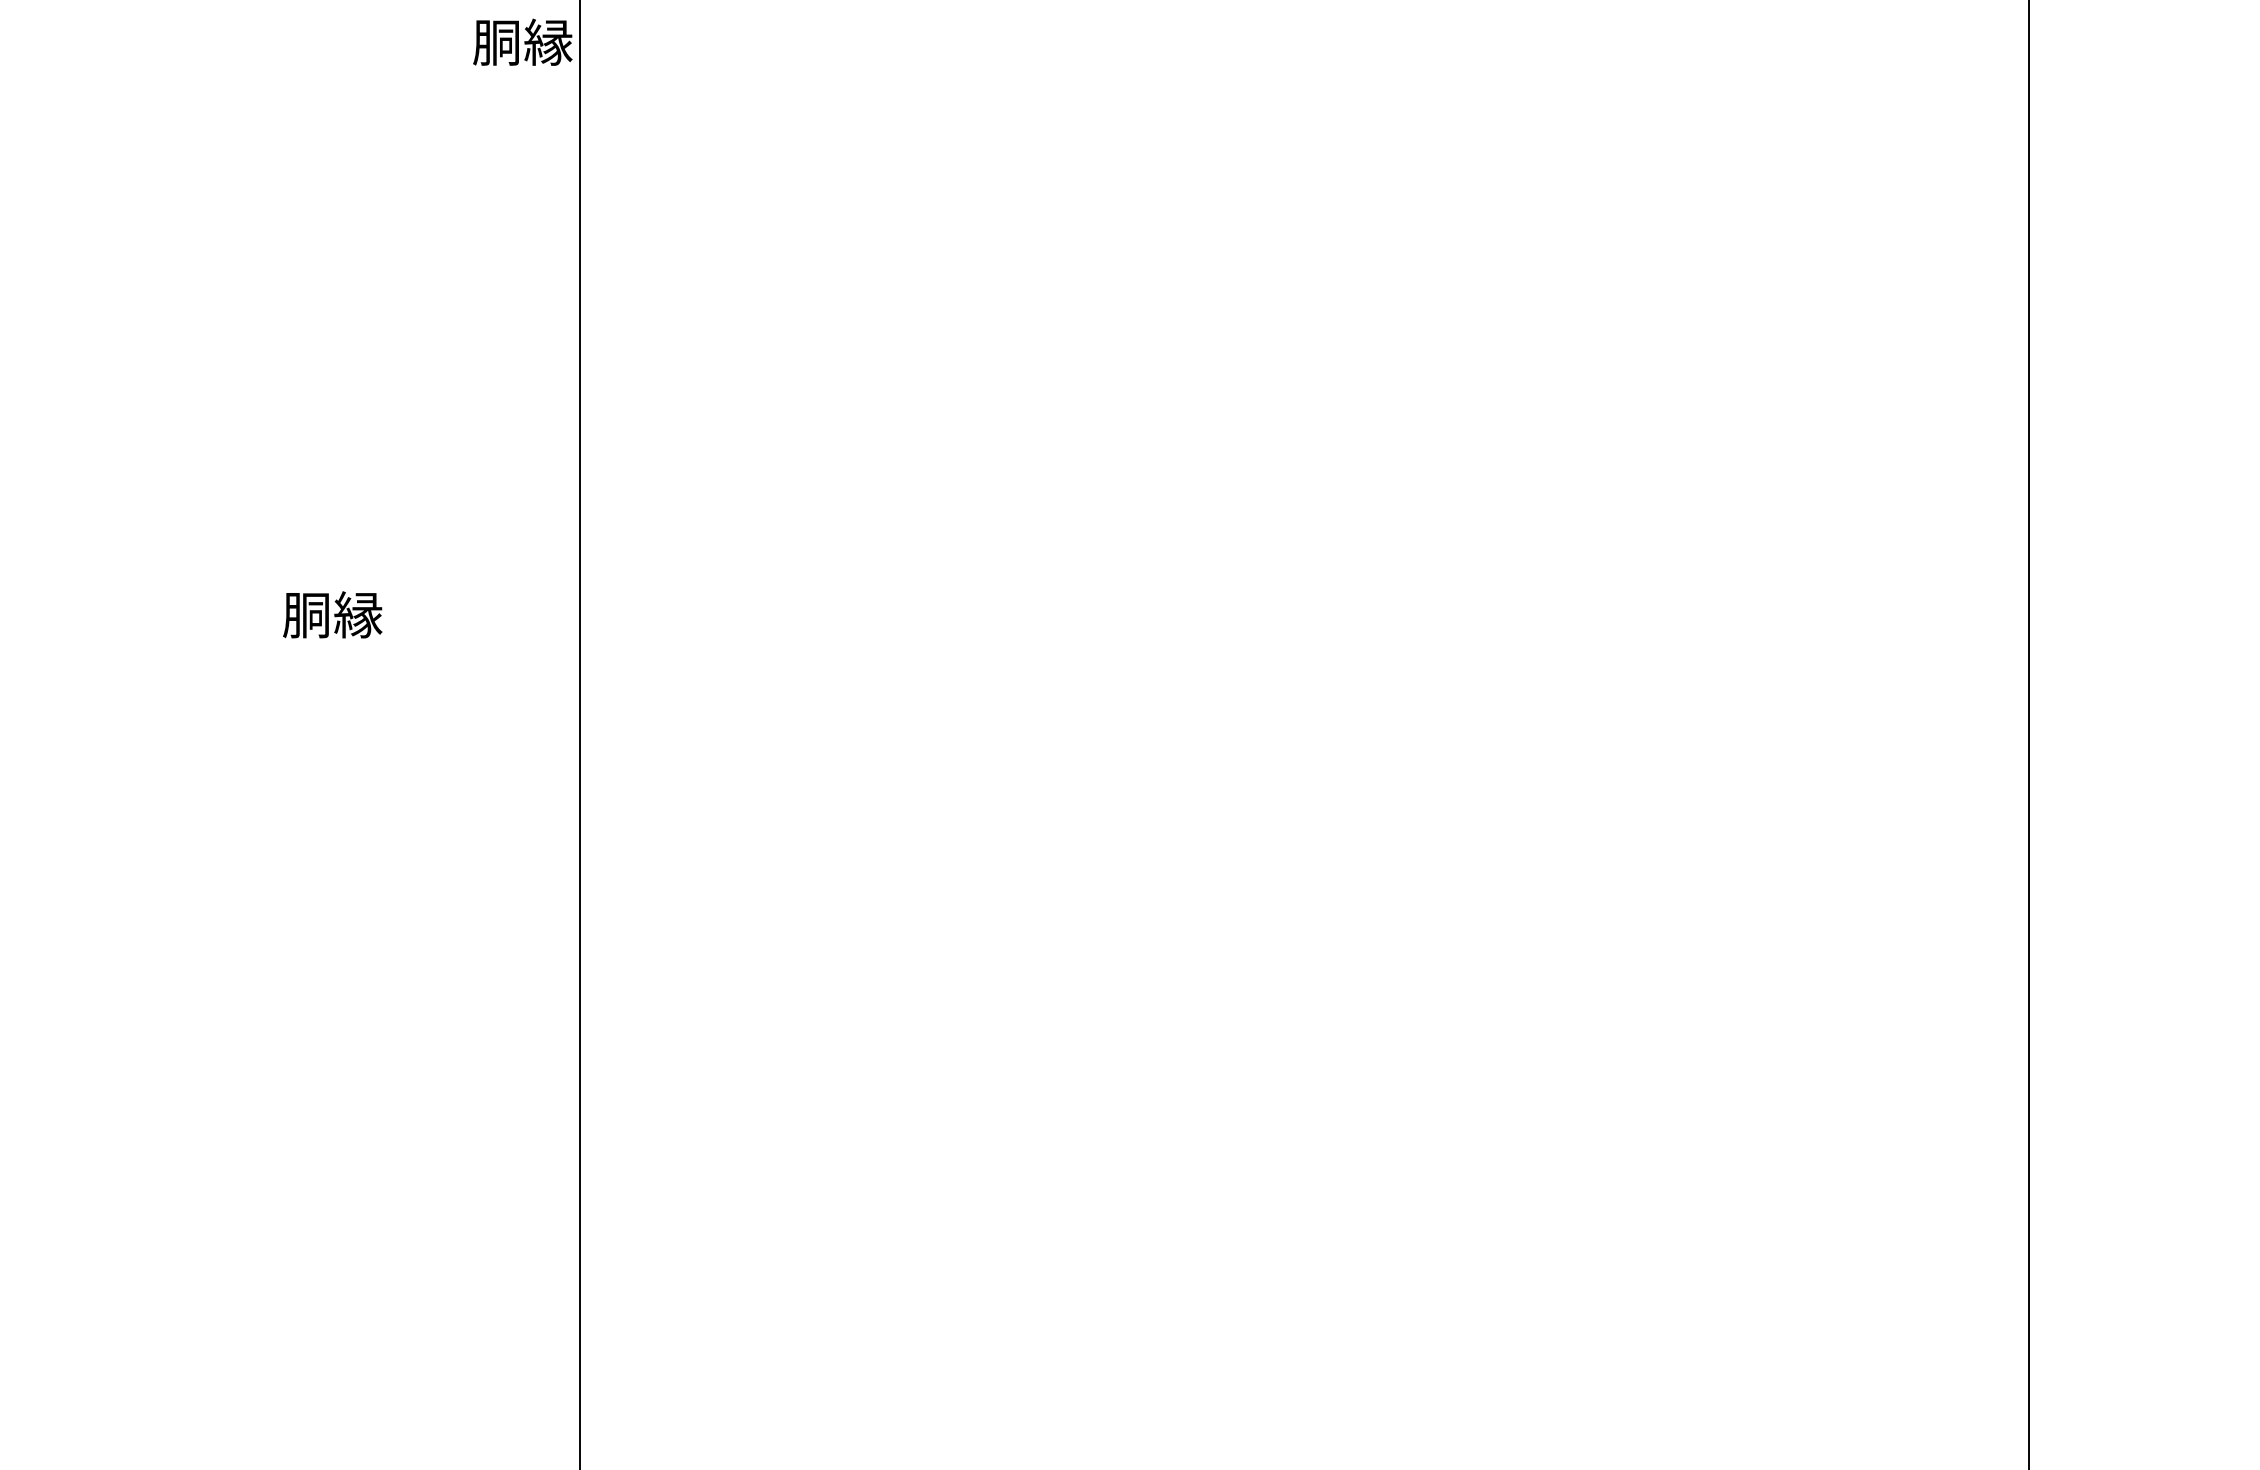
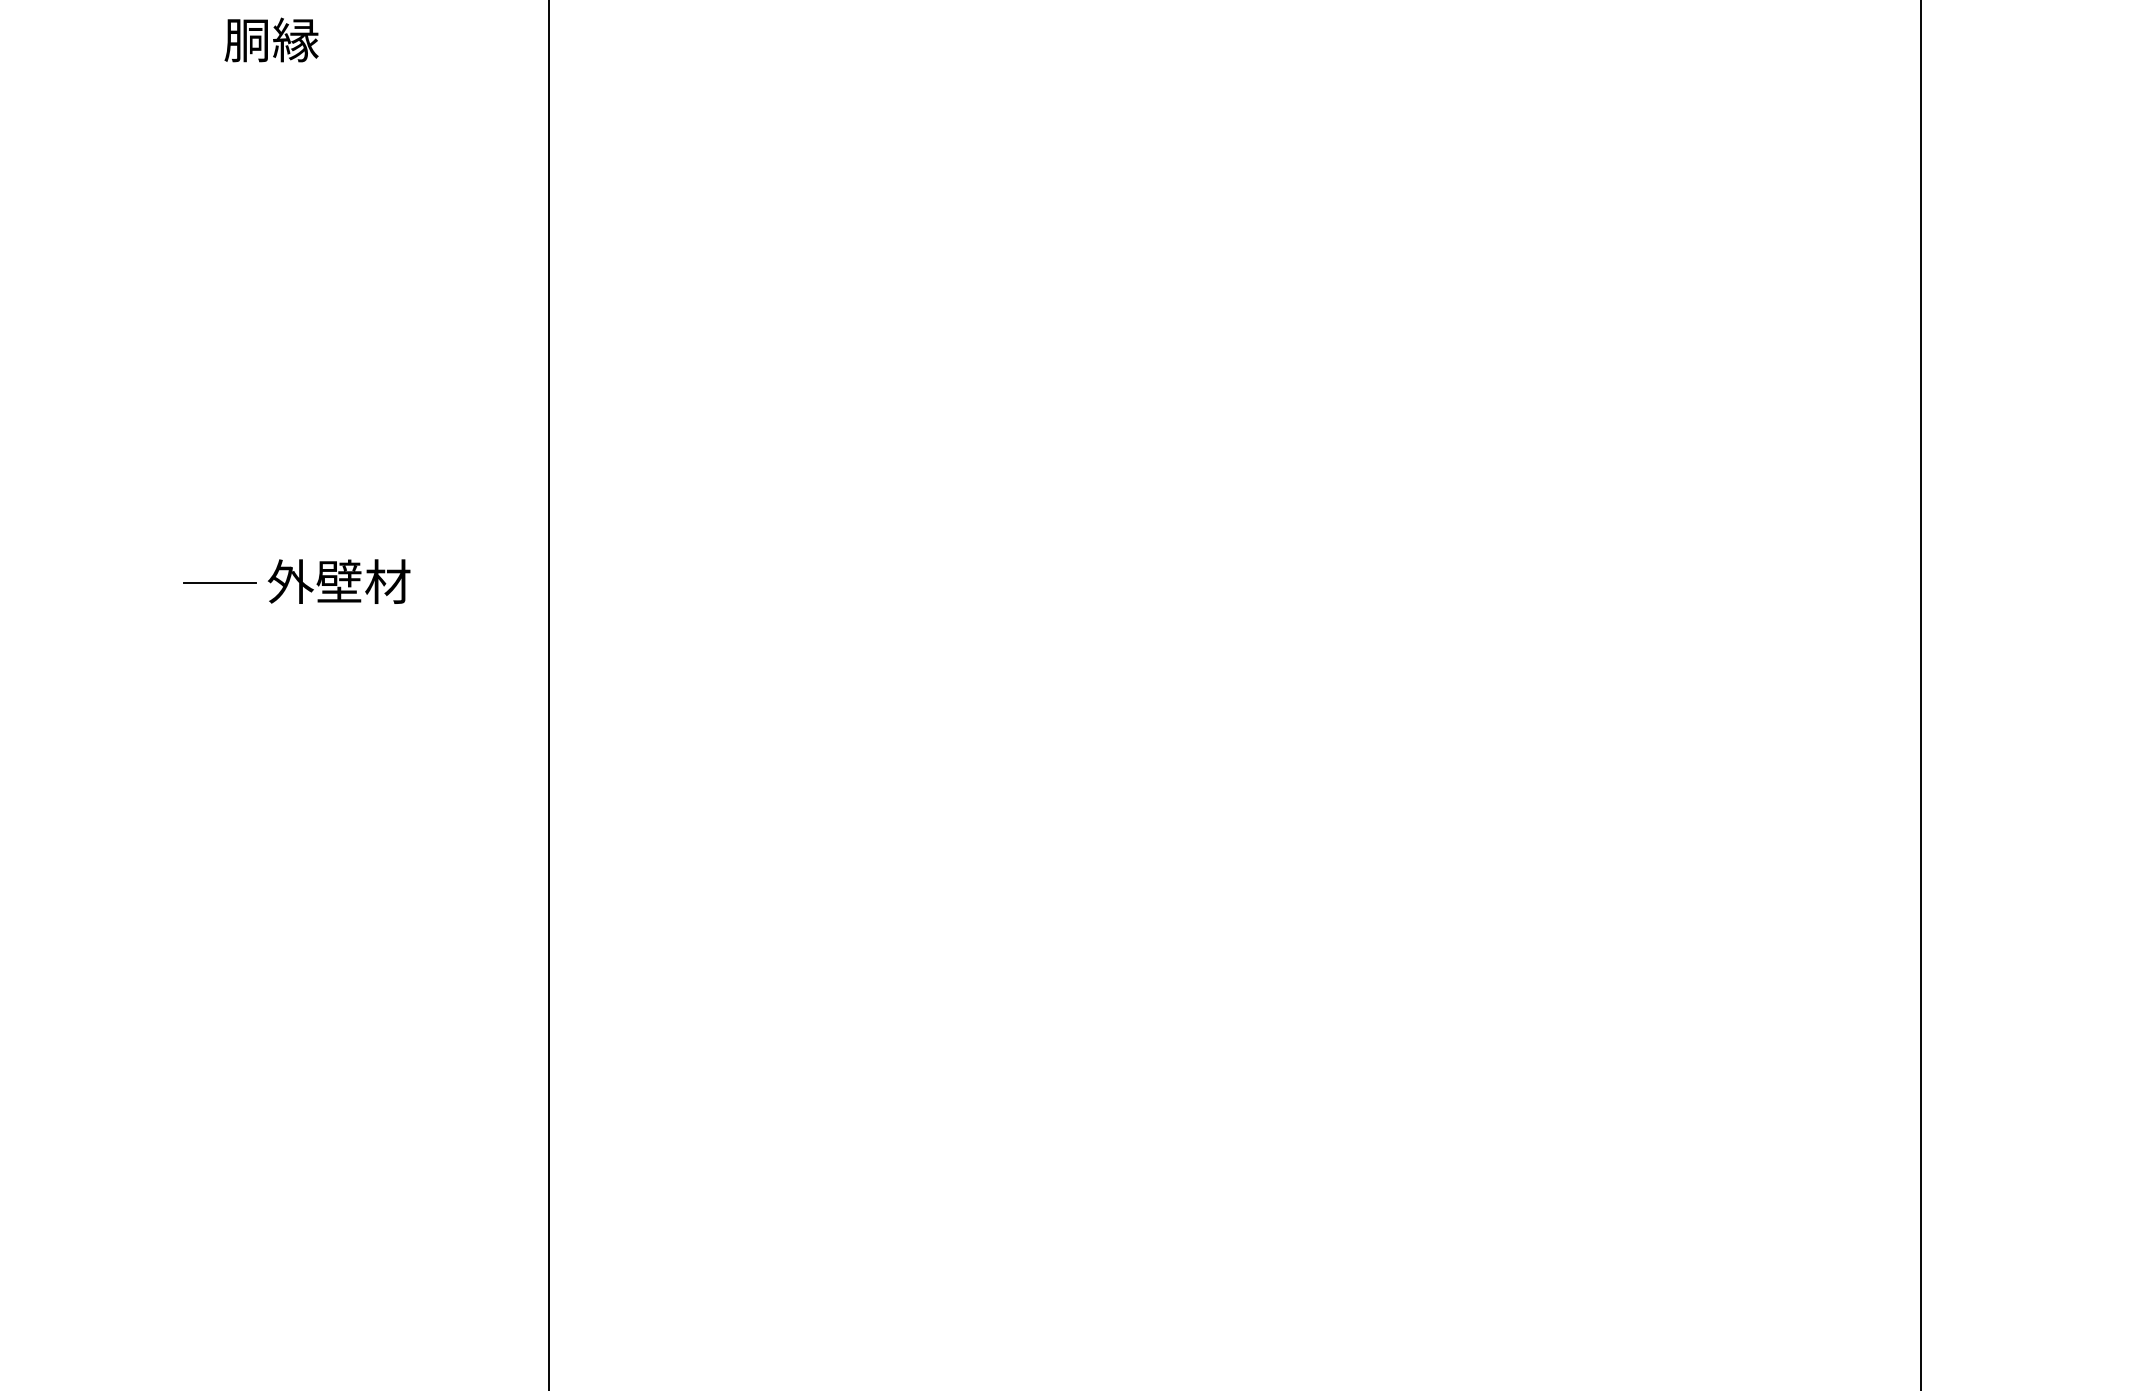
text: (522, 41) -> (271, 39), moved
text: (357, 614) -> (338, 581), 胴縁 -> 外壁材
line: (232, 615) -> (220, 582), added

